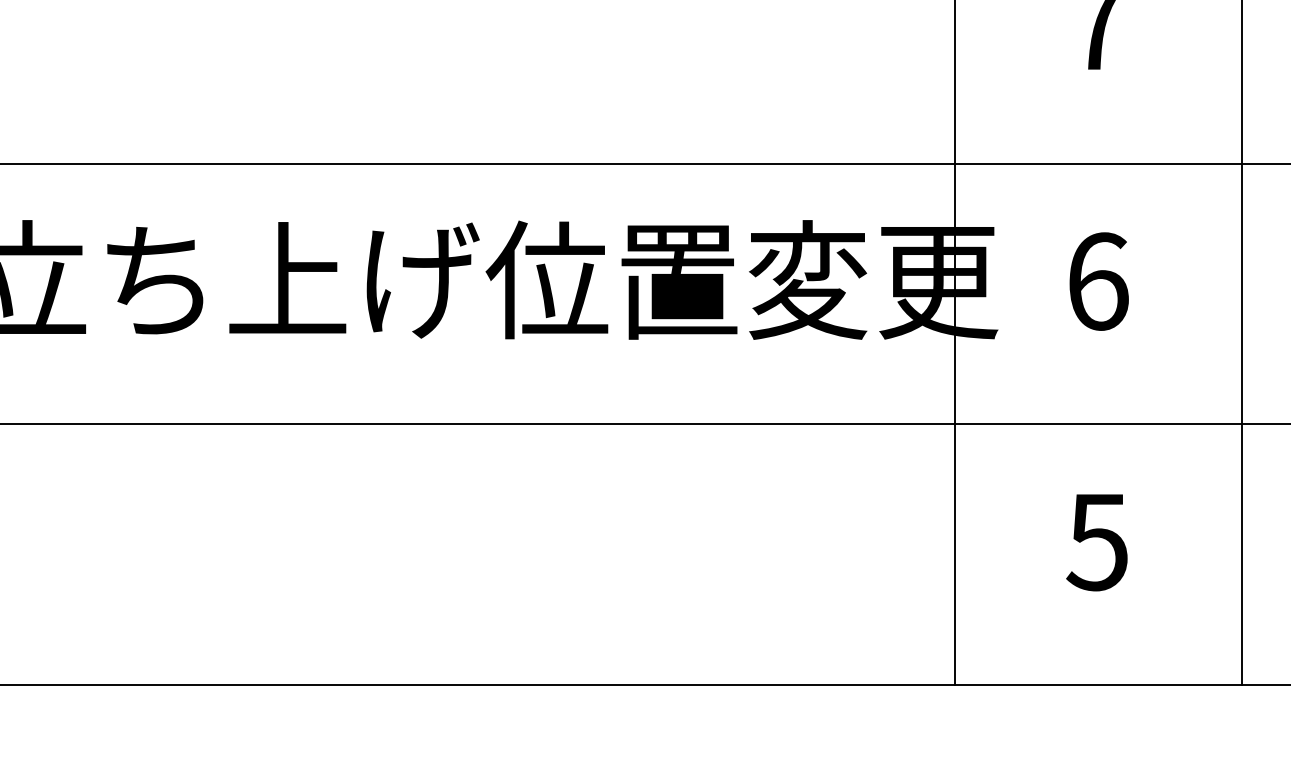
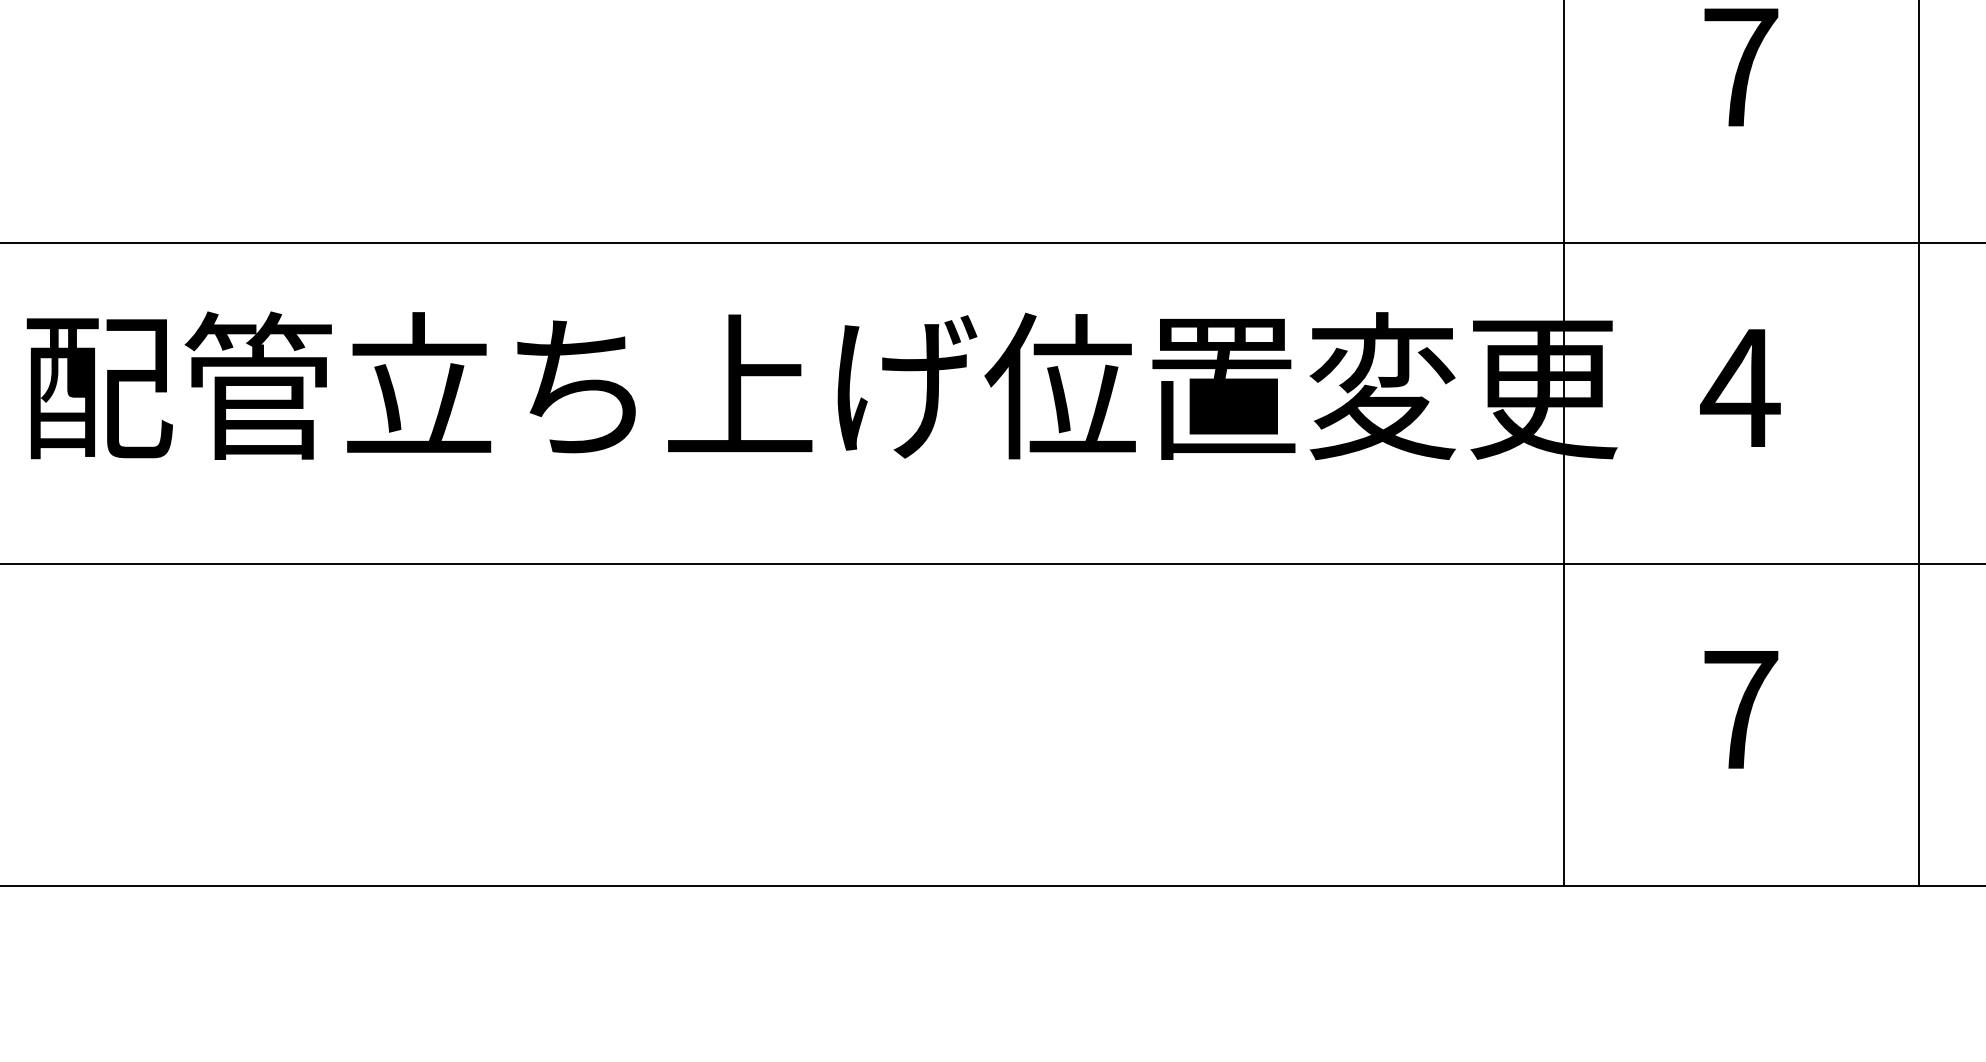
text: (1097, 281) -> (1740, 387), 6 -> 4
text: (1097, 542) -> (1739, 710), 5 -> 7

